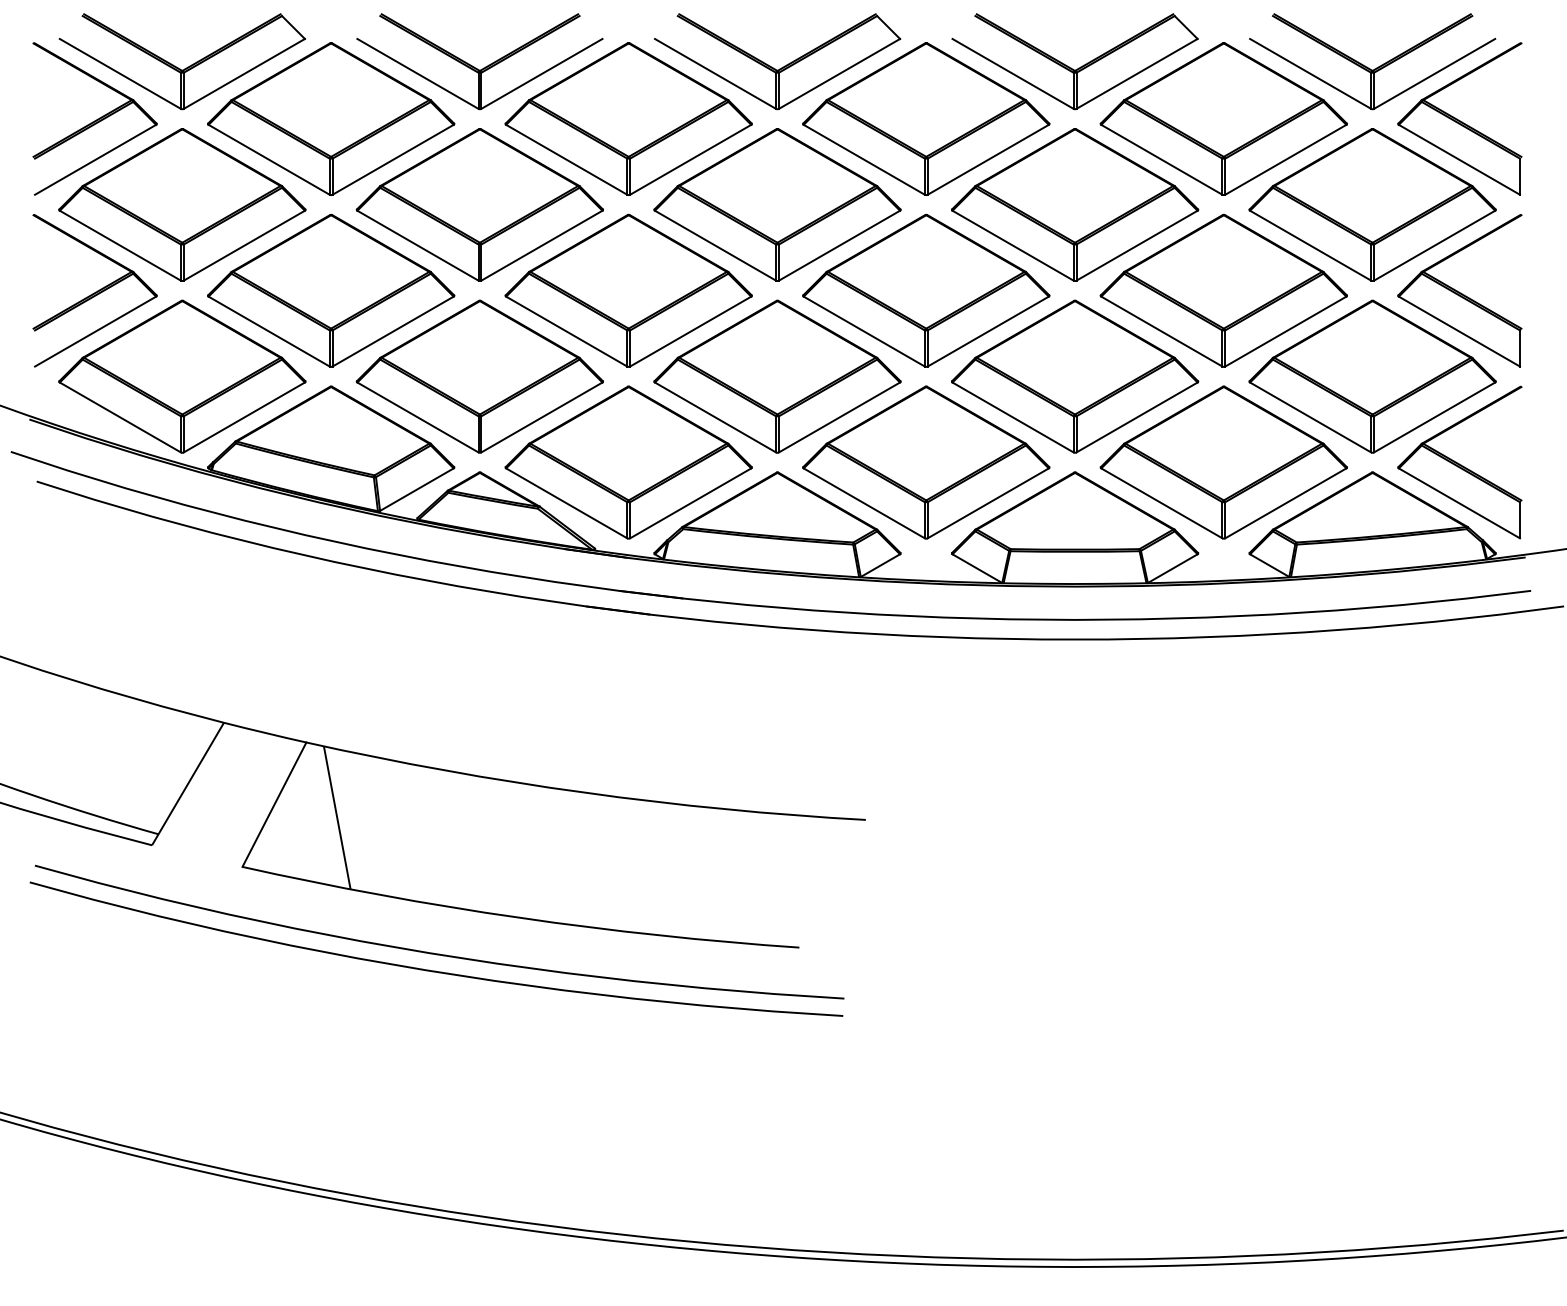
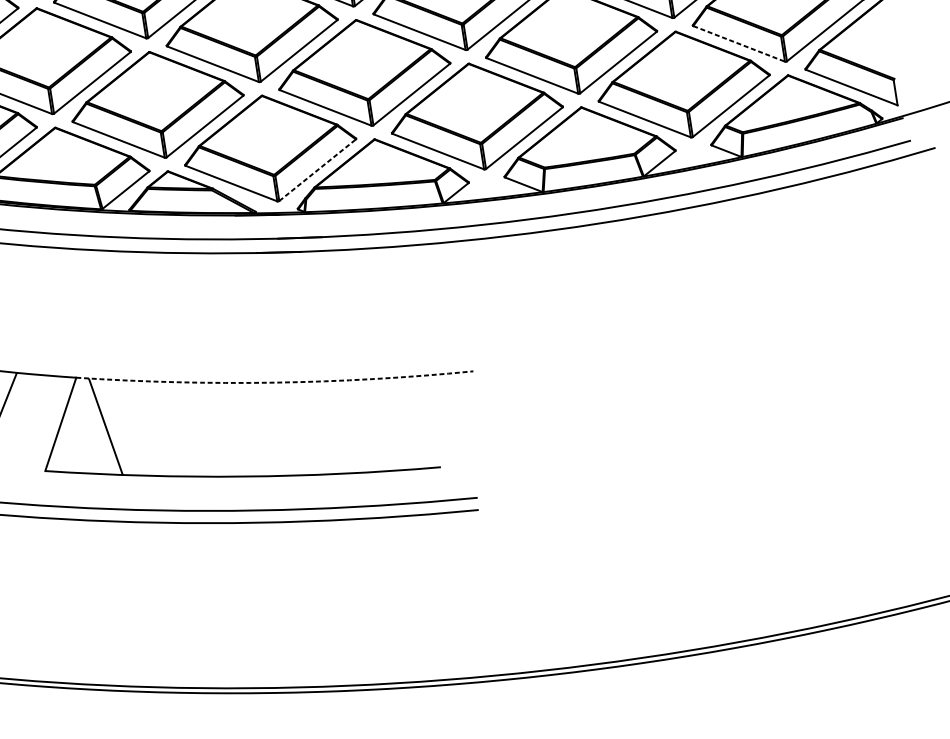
line: (1310, 417) -> (739, 43), solid -> dashed
line: (690, 503) -> (317, 170), solid -> dashed
arc: (584, 792) -> (274, 382), solid -> dashed

